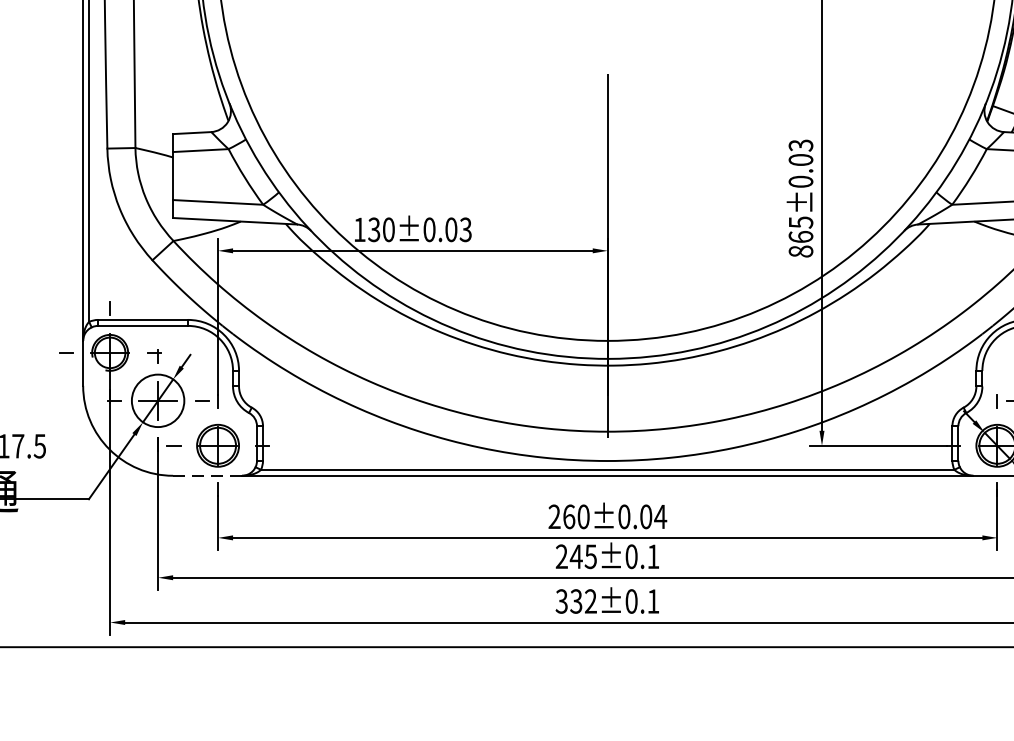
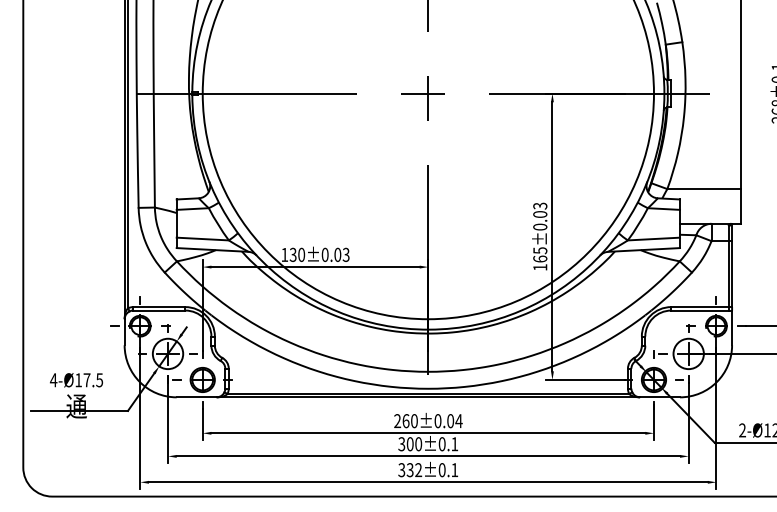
text: (801, 251) -> (540, 267), 865±0.03 -> 165±0.03
line: (207, 476) -> (196, 397), dashed -> solid
text: (576, 557) -> (410, 444), 245±0.1 -> 300±0.1

